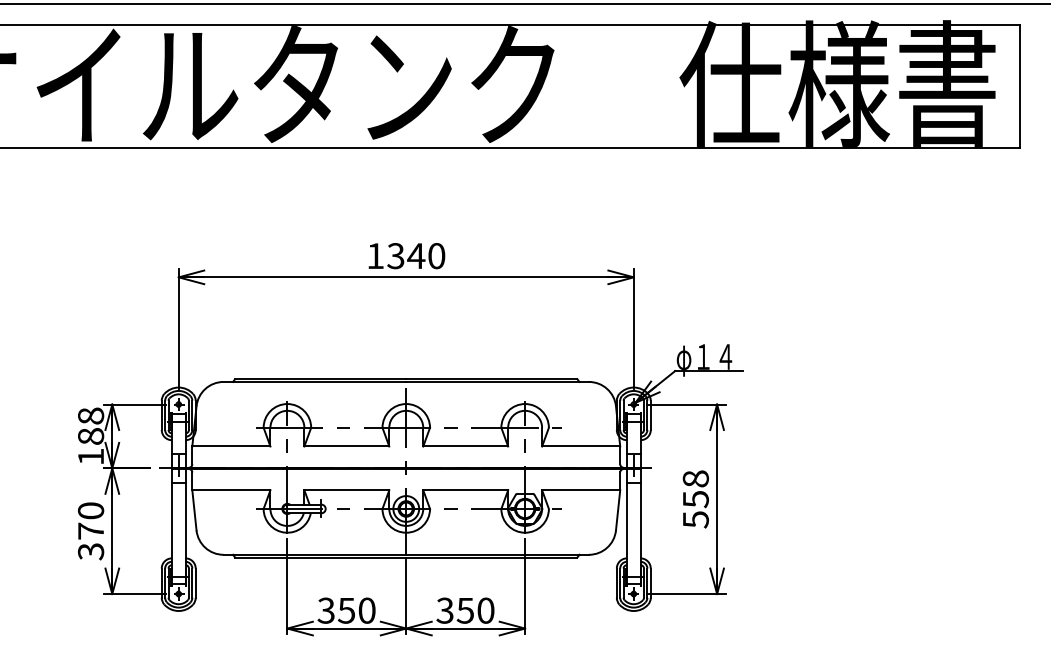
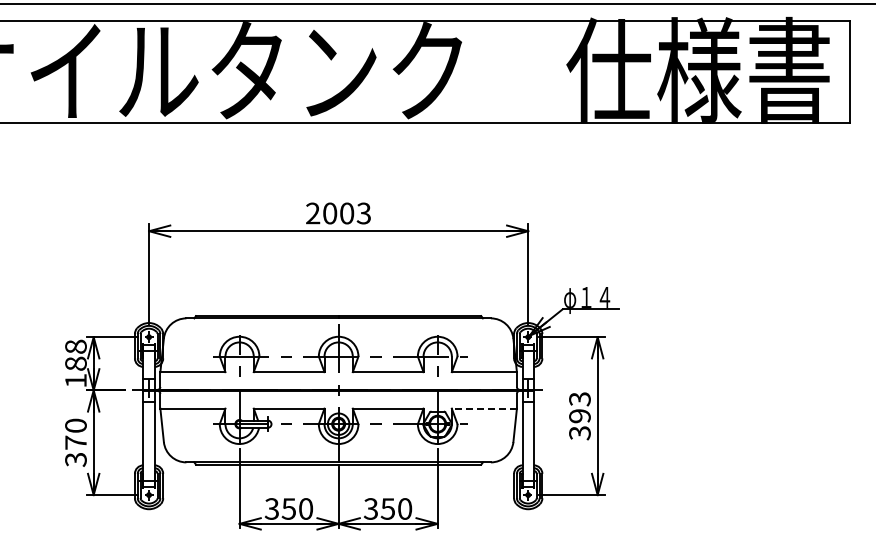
text: (406, 256) -> (338, 213), 1340 -> 2003
line: (581, 490) -> (484, 408), solid -> dashed
text: (695, 499) -> (579, 416), 558 -> 393

